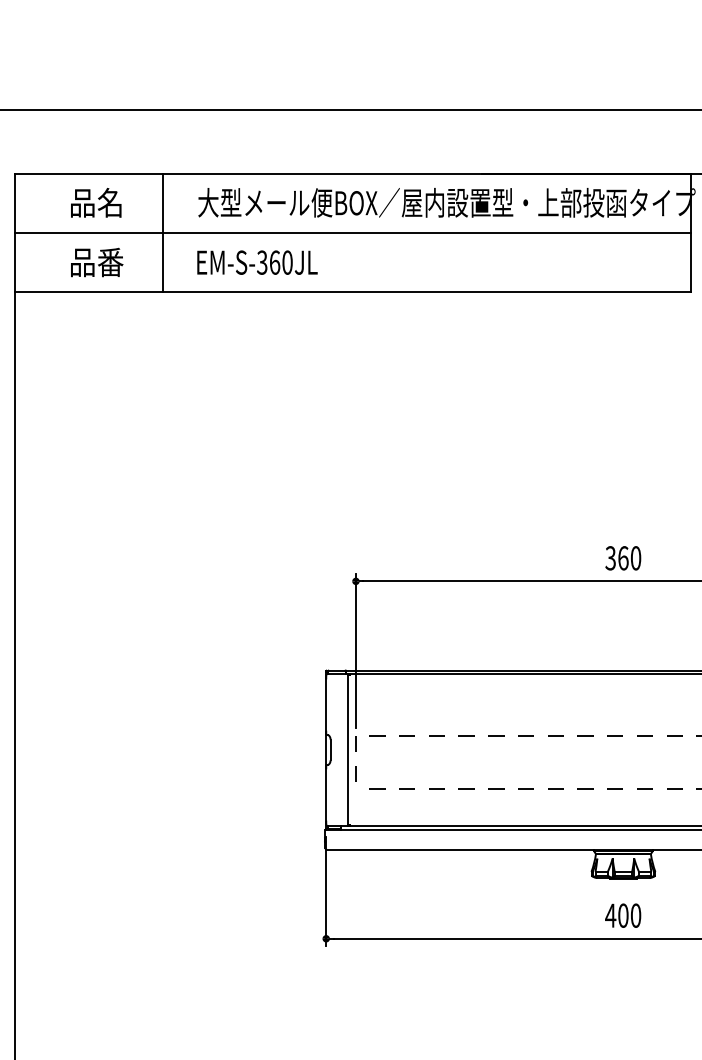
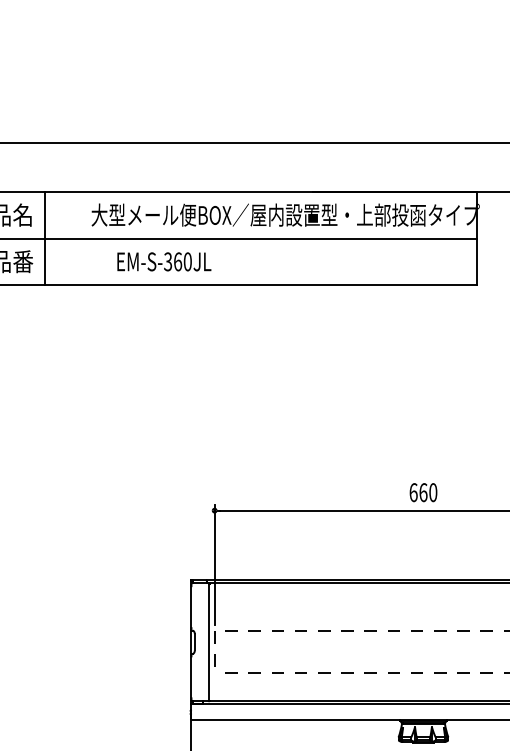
line: (163, 232) -> (44, 238), moved
text: (257, 262) -> (164, 261), moved
text: (610, 558) -> (413, 492), 360 -> 660

